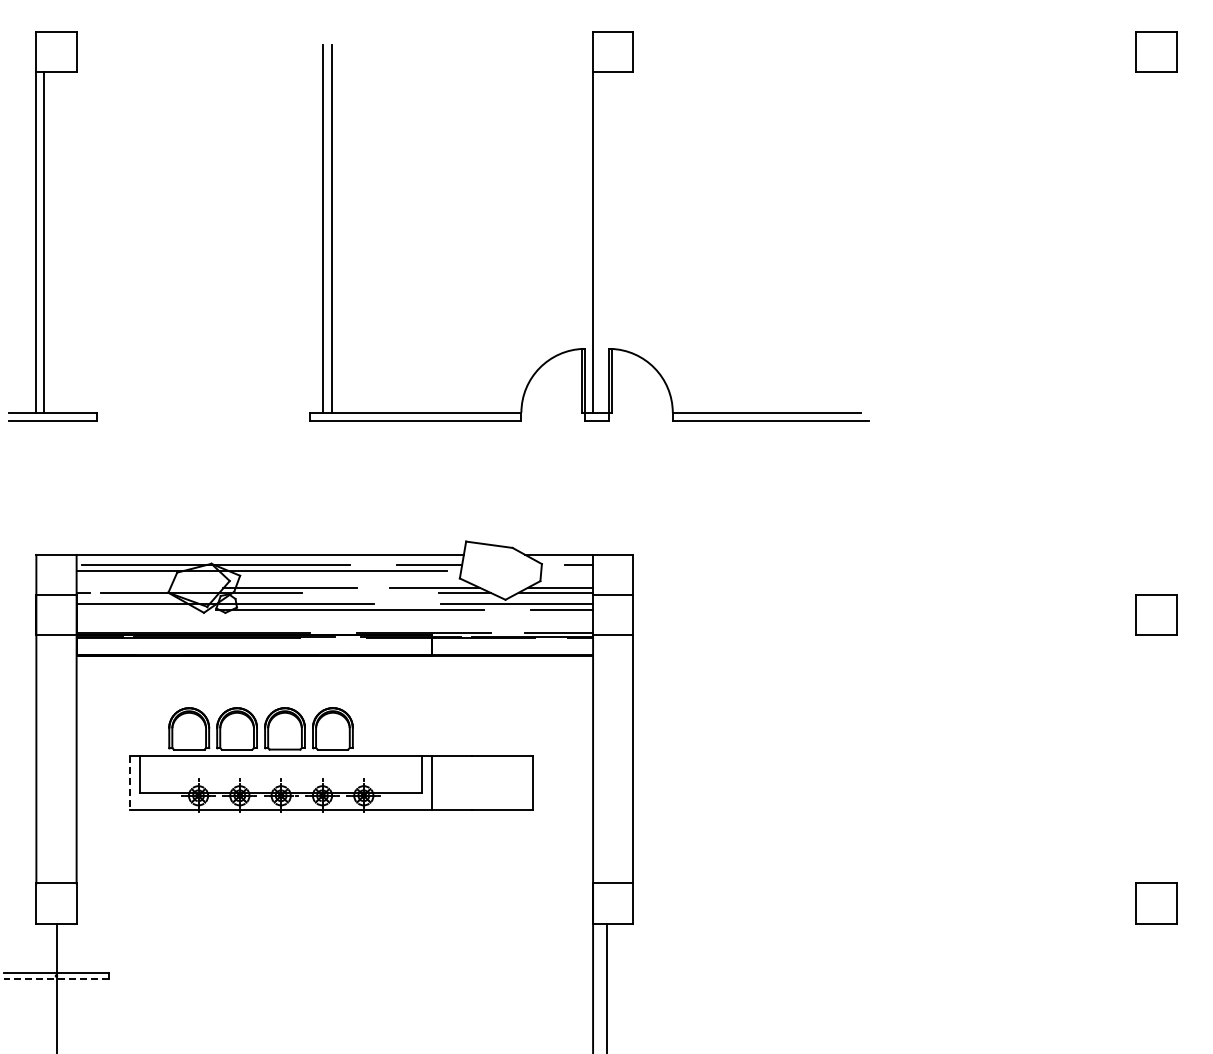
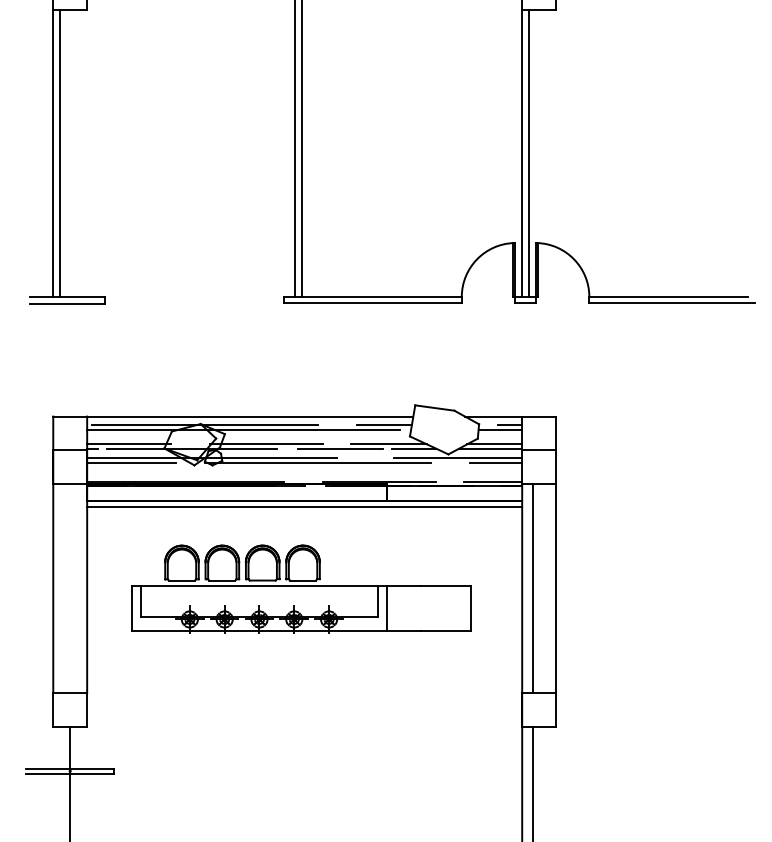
line: (601, 241) -> (529, 152), added
line: (567, 570) -> (500, 429), added
line: (125, 587) -> (128, 444), added
line: (377, 592) -> (340, 448), added
line: (129, 610) -> (131, 463), added
line: (334, 662) -> (304, 507), added
line: (606, 759) -> (533, 588), added
line: (130, 782) -> (132, 608), dashed -> solid
line: (56, 978) -> (70, 773), dashed -> solid

